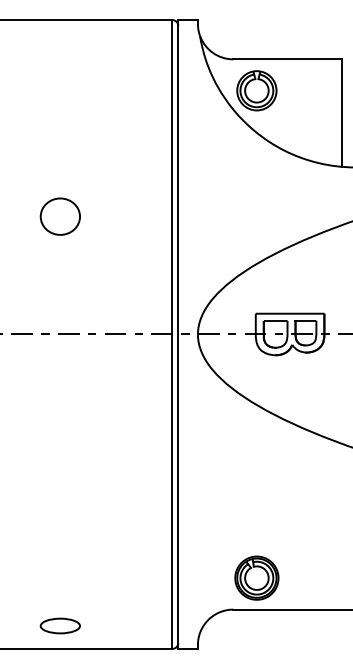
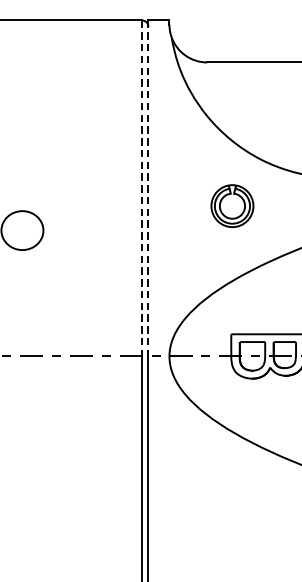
part: (256, 90) -> (232, 205), moved
line: (172, 177) -> (142, 188), solid -> dashed
line: (178, 177) -> (148, 188), solid -> dashed

